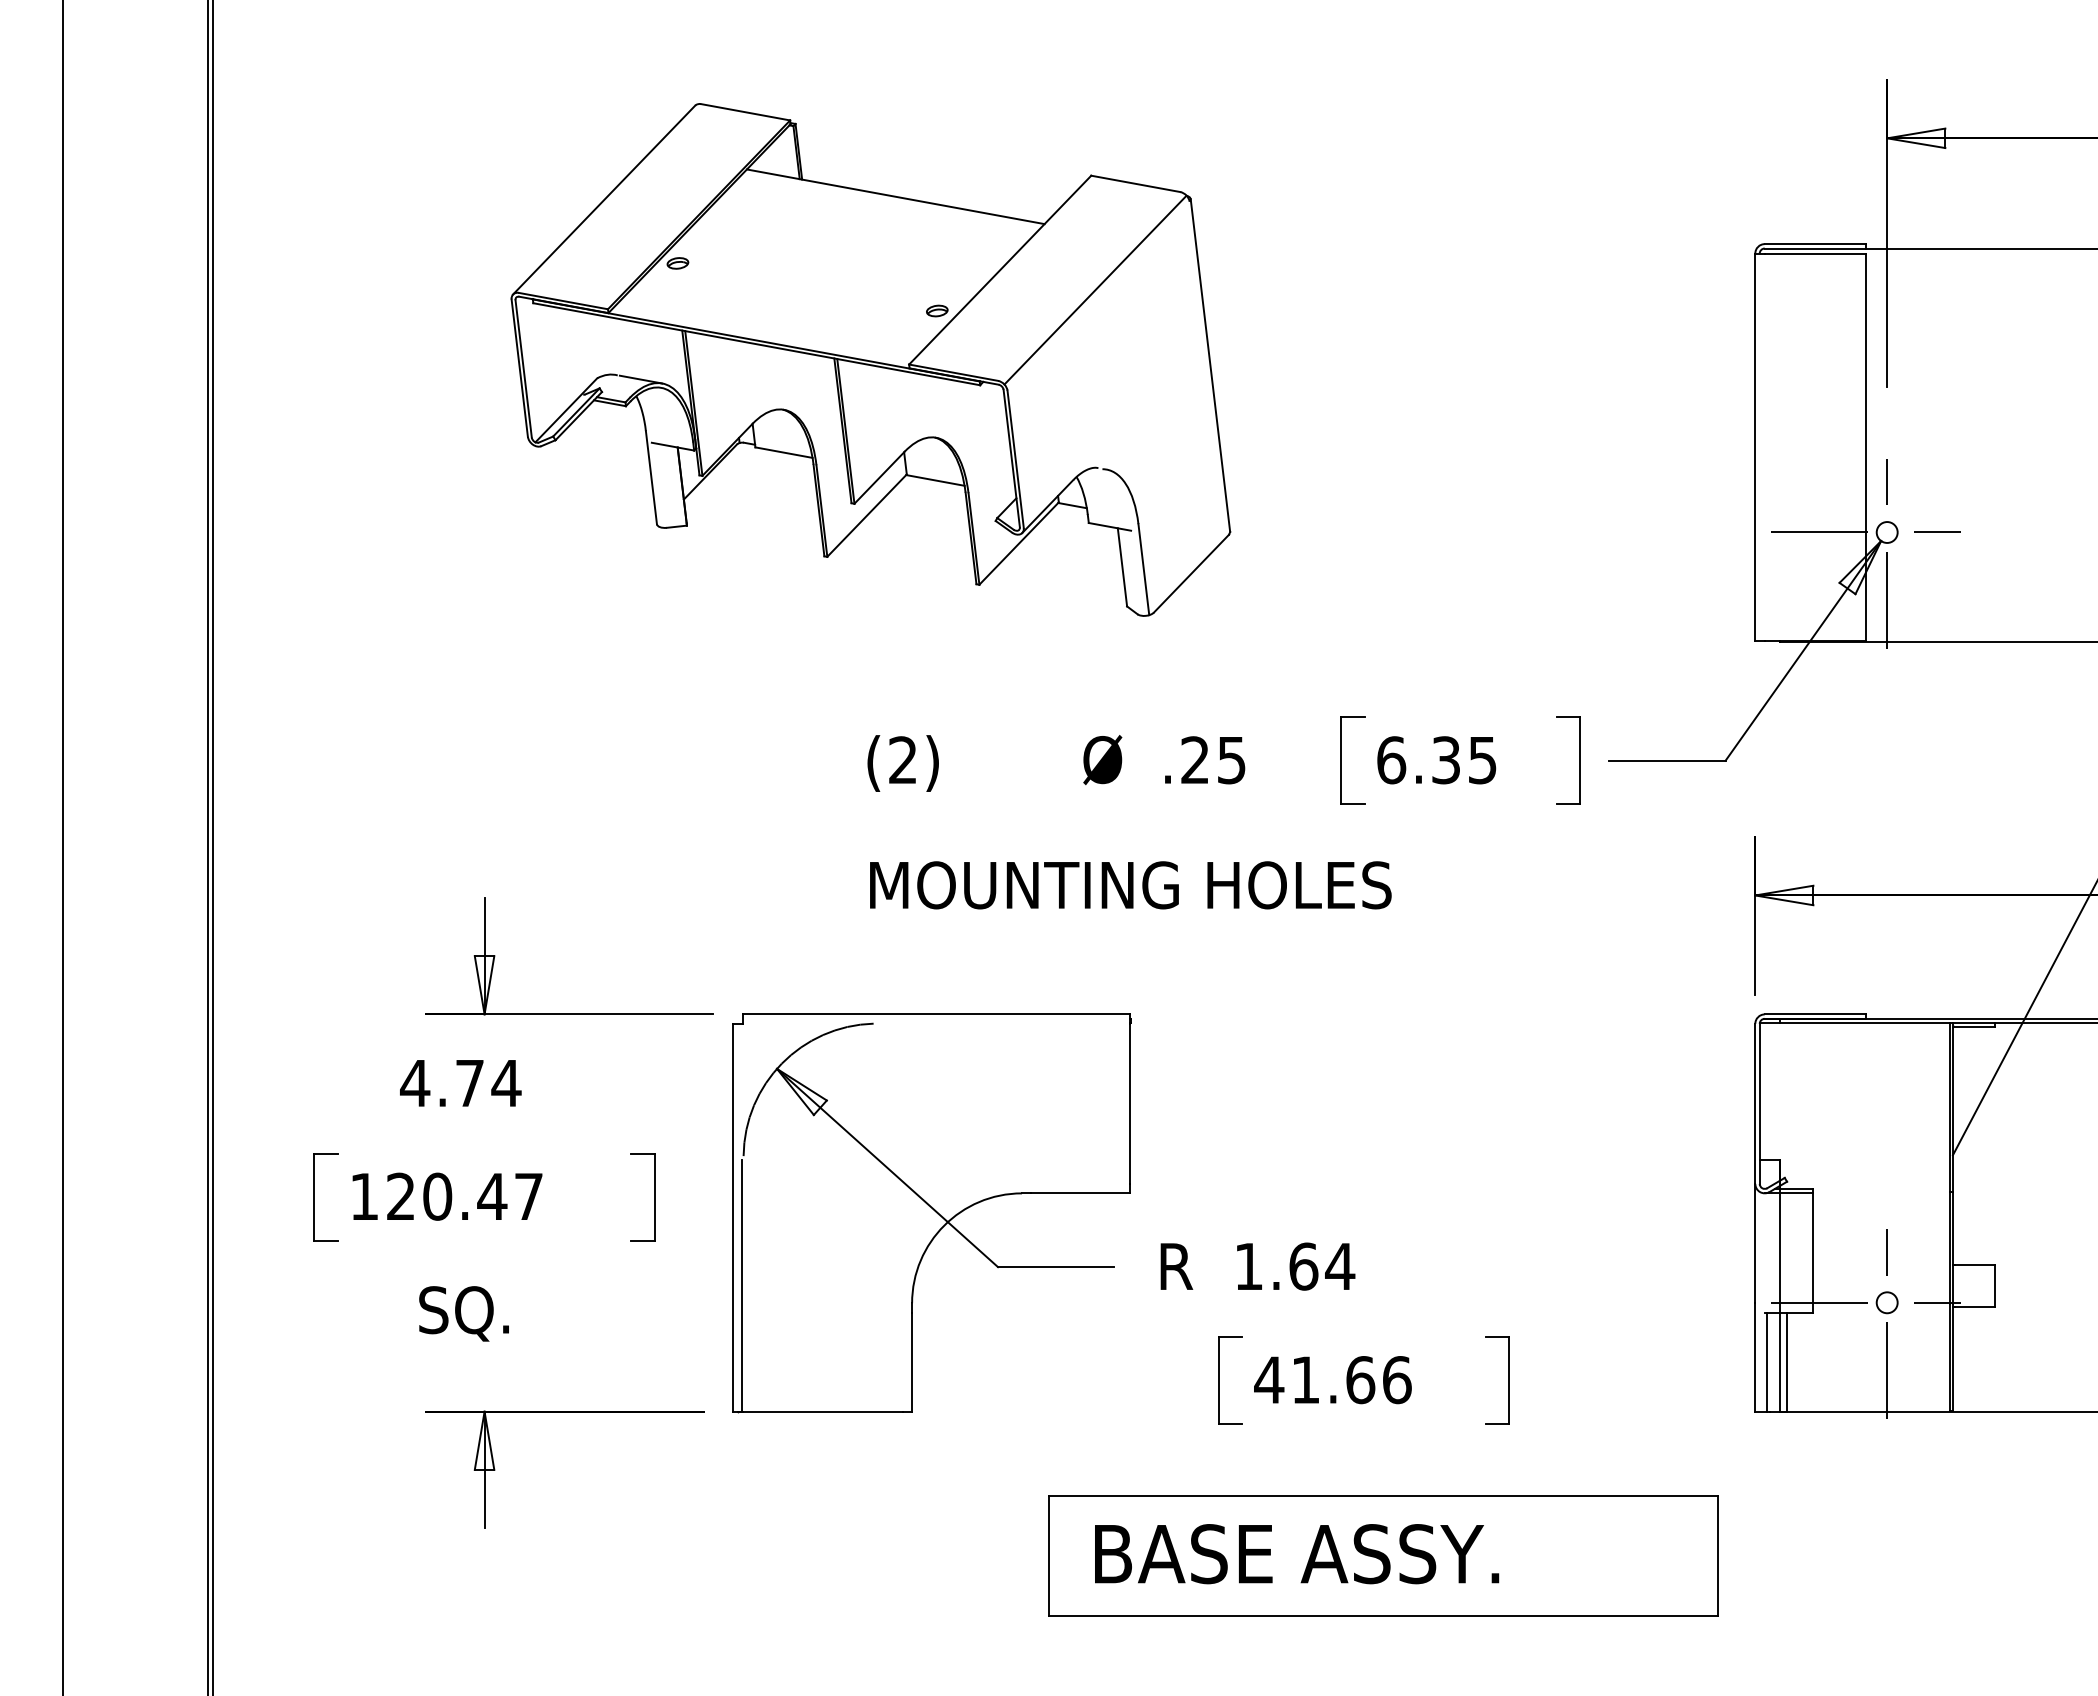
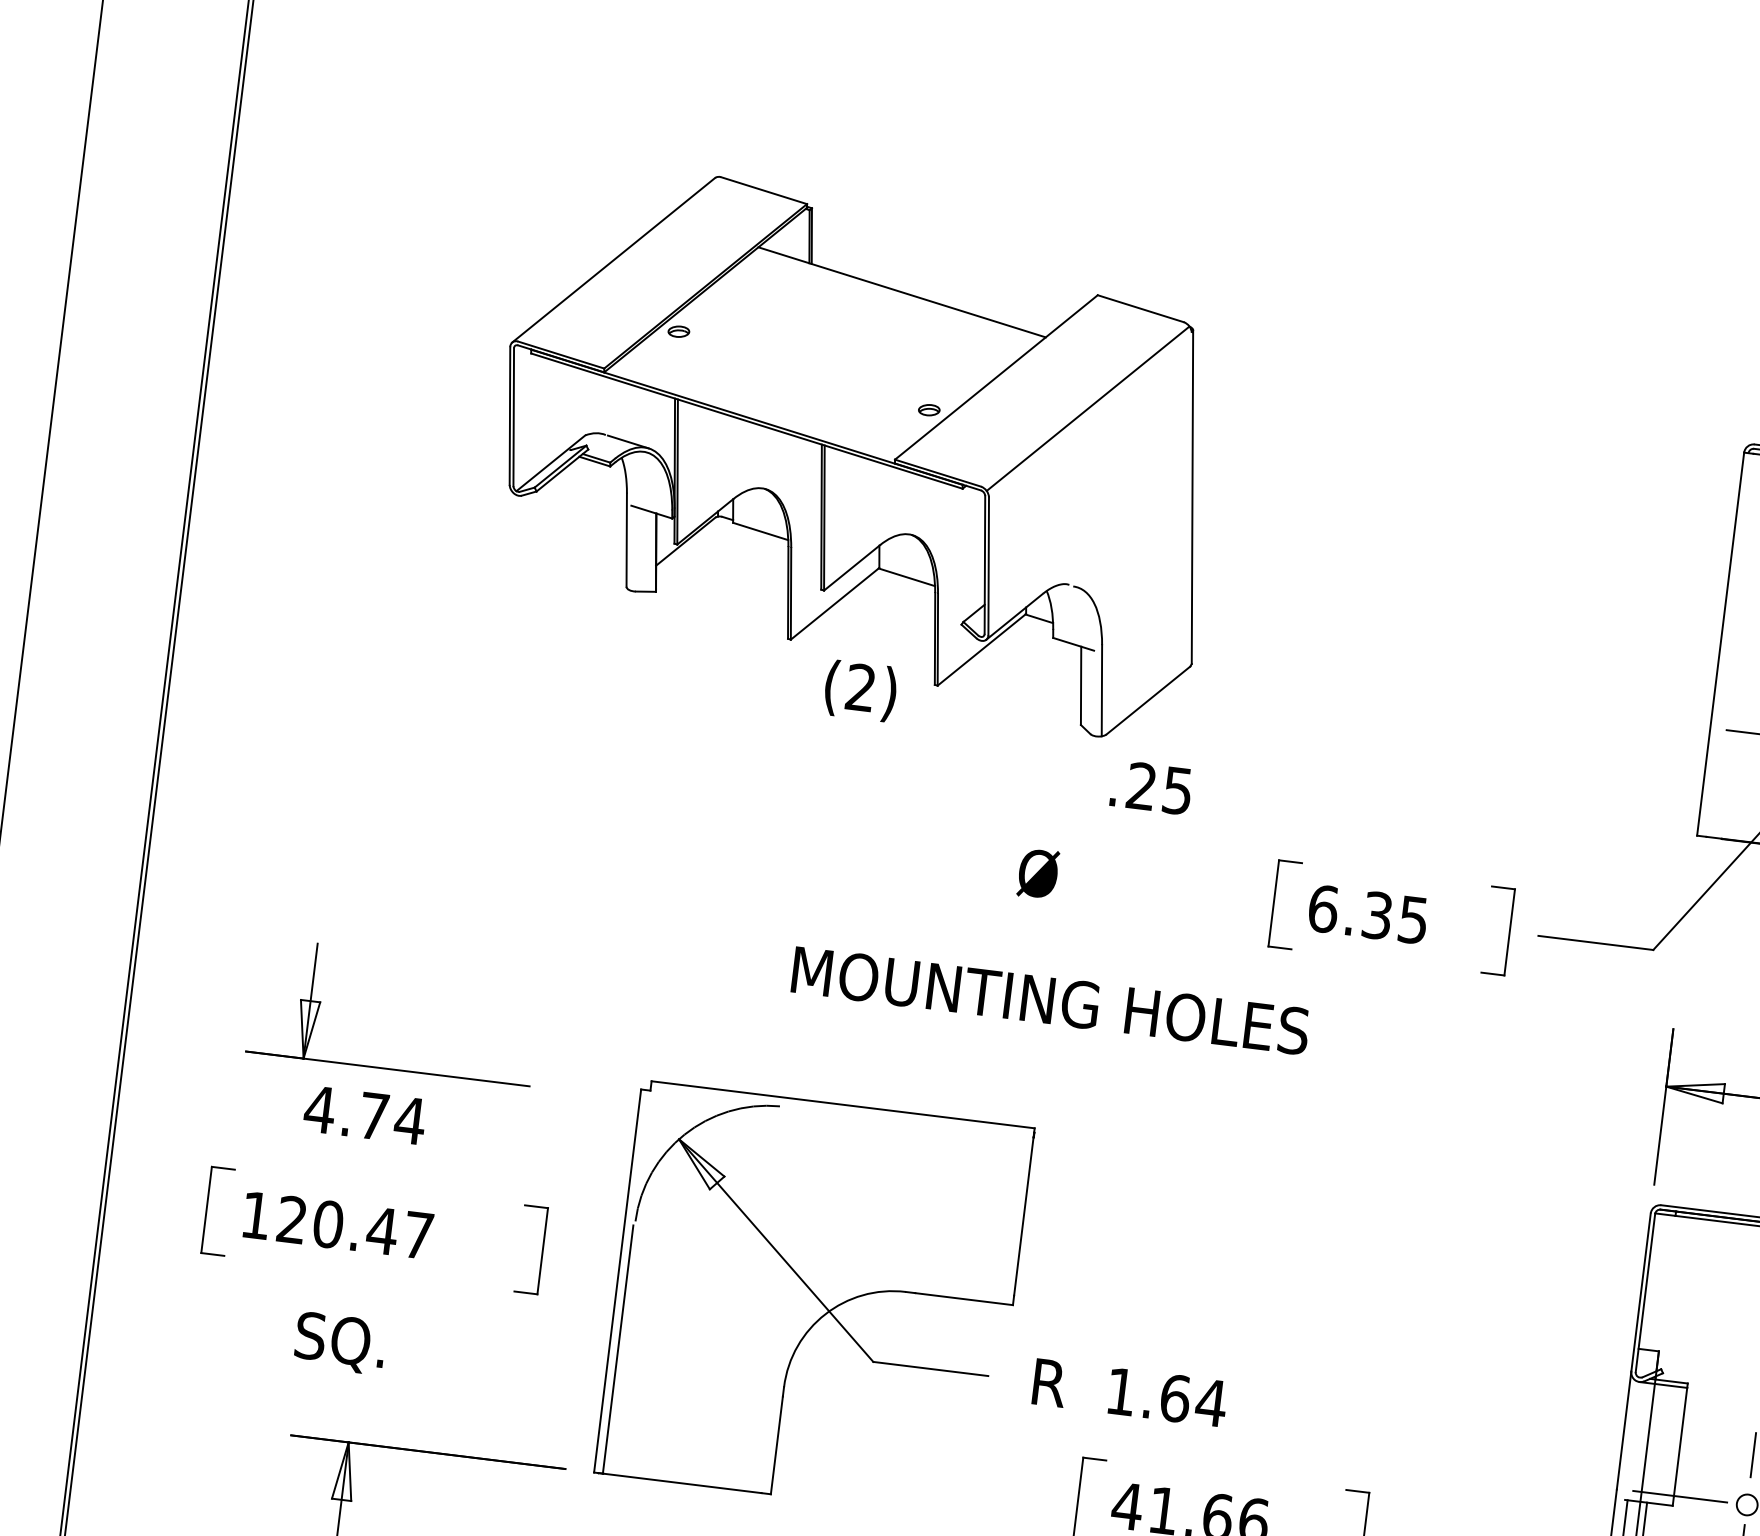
text: (1205, 760) -> (1151, 787), moved
text: (902, 763) -> (859, 690), moved
part: (569, 1013) -> (387, 1068), moved

